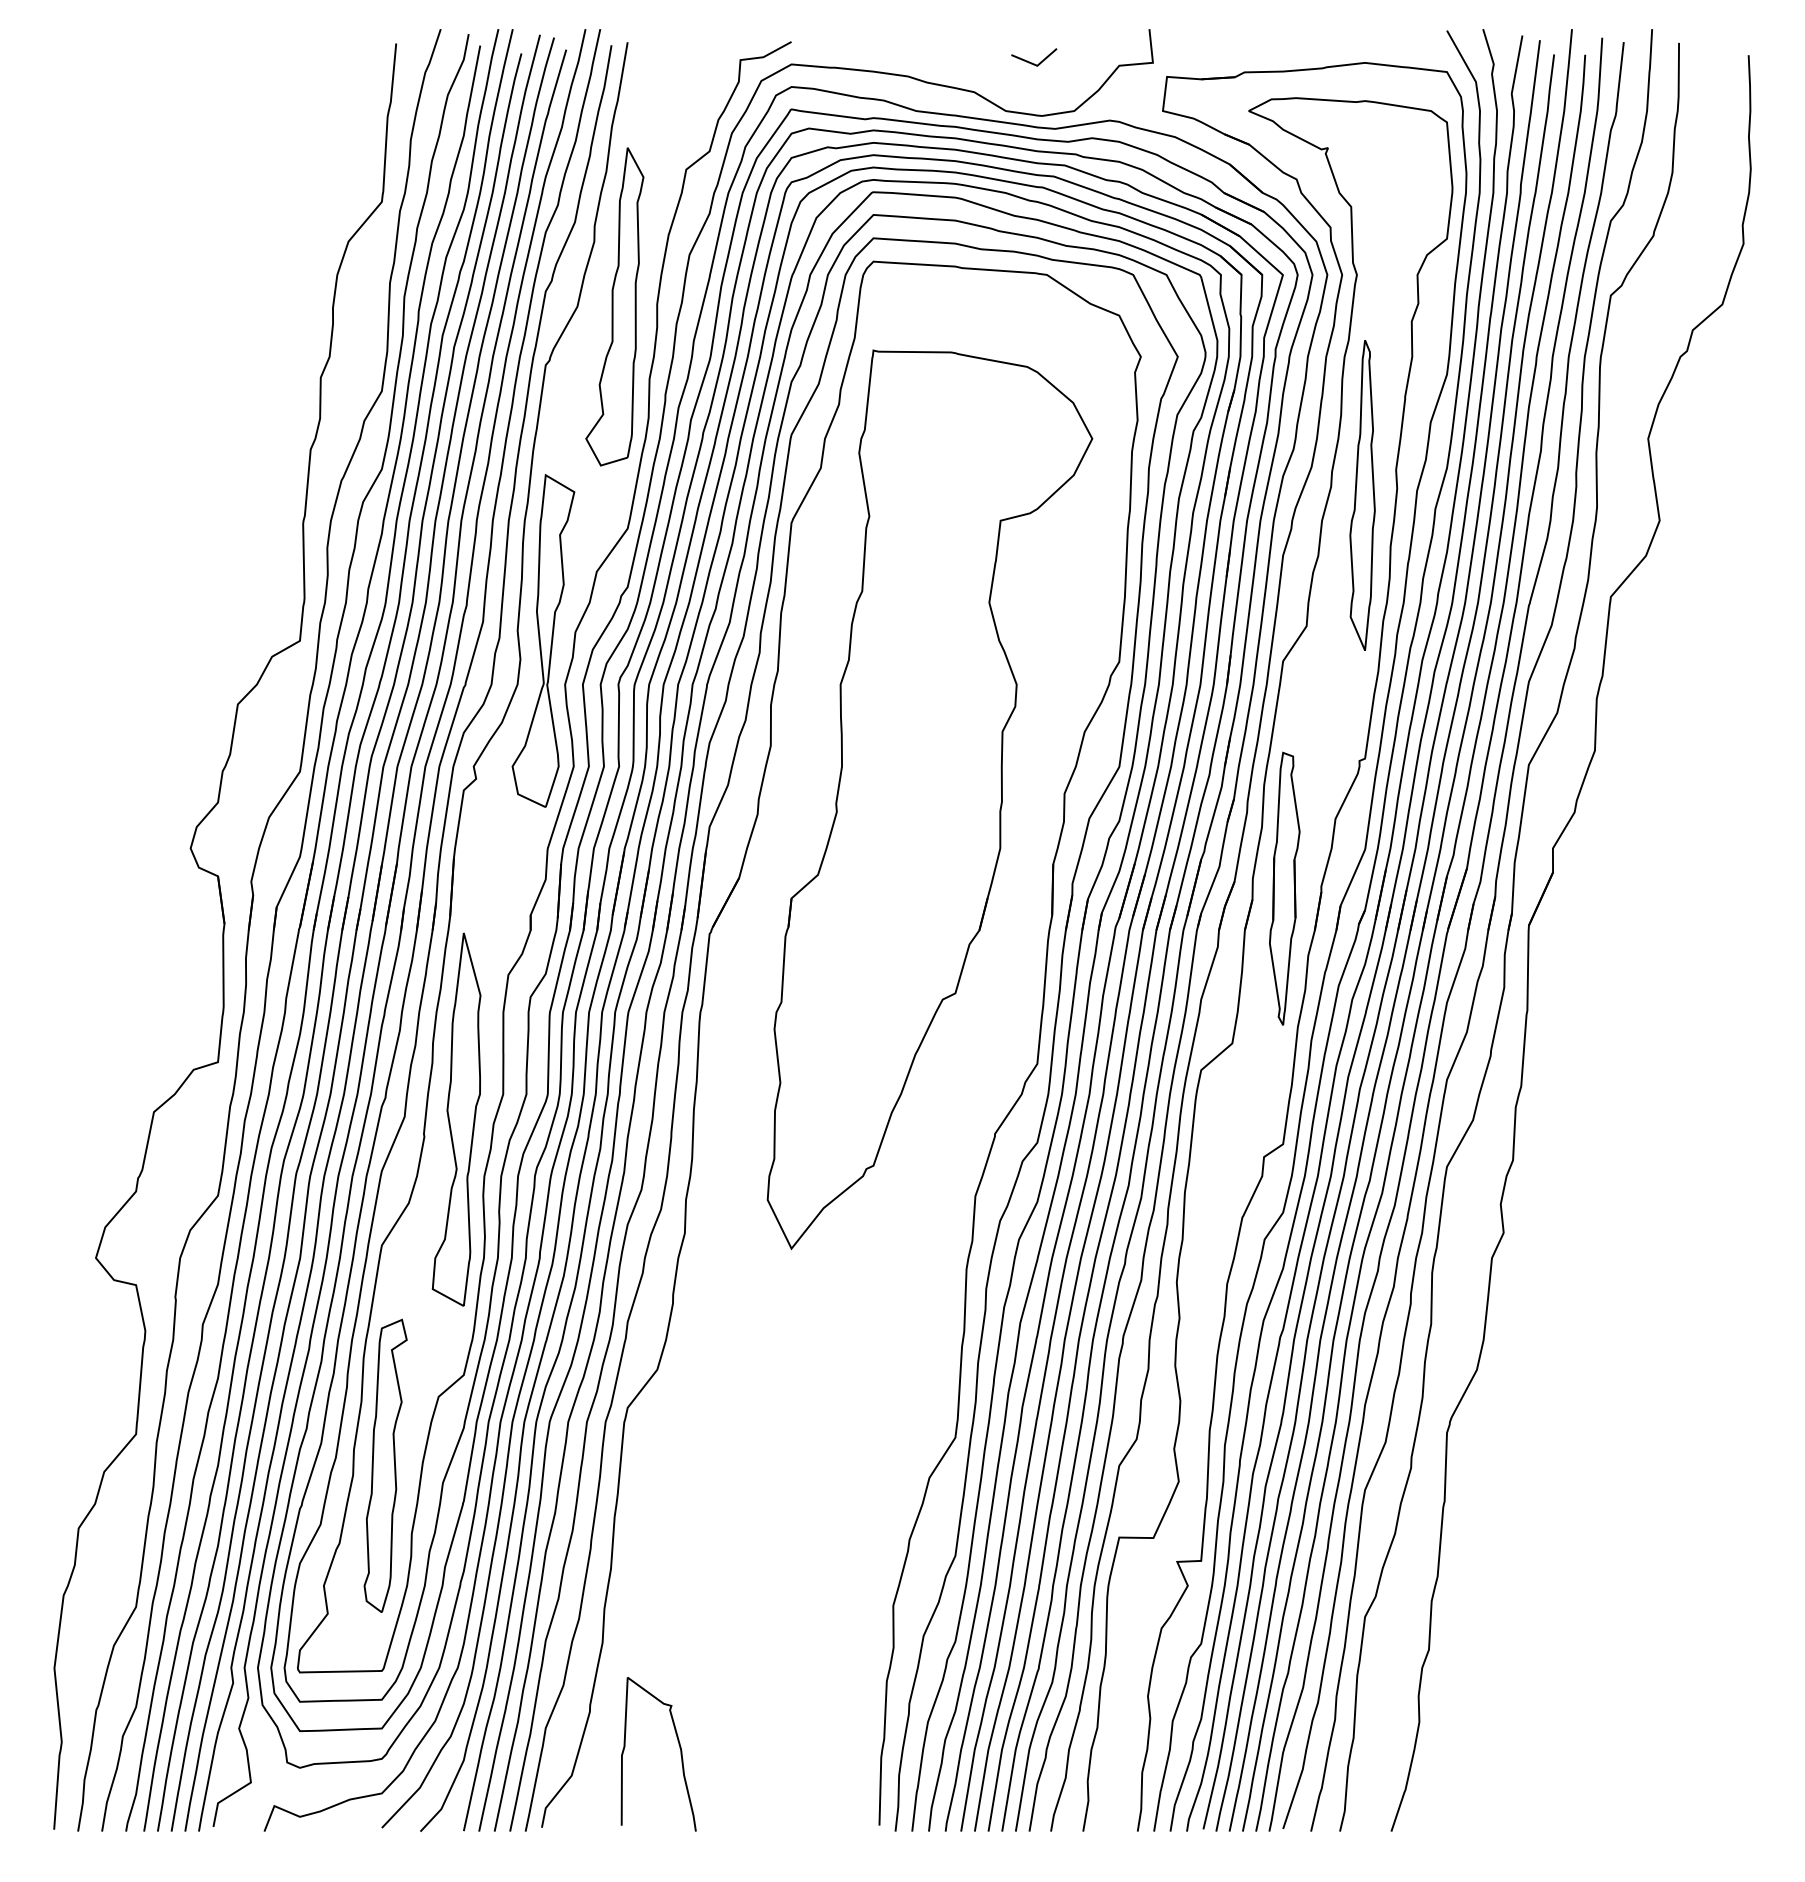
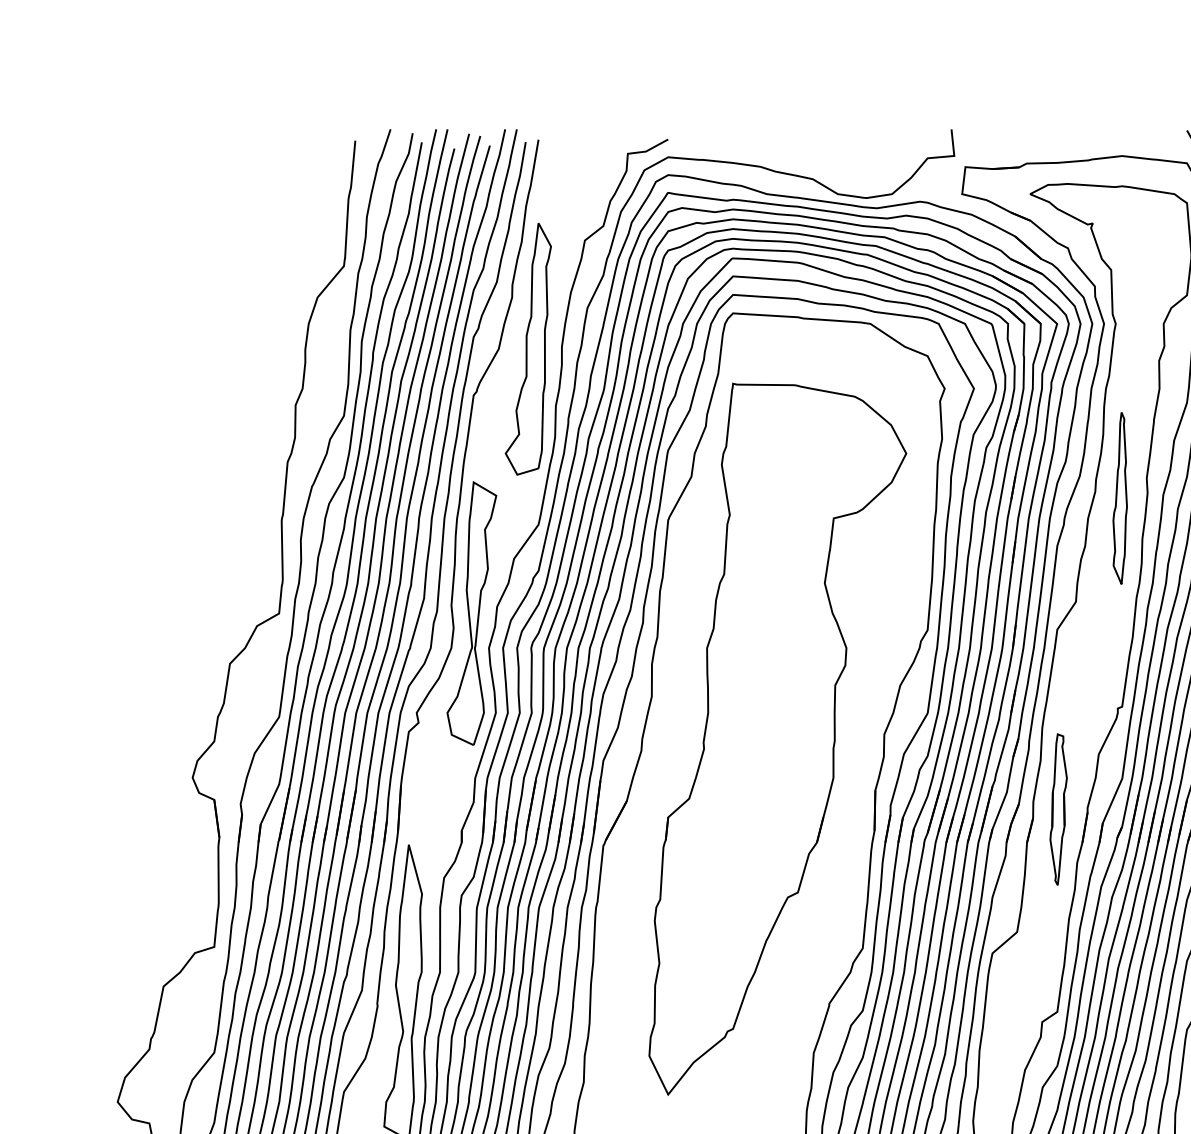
line: (1032, 62) -> (858, 155), removed
part: (1362, 495) -> (1120, 498), size x0.7
part: (1284, 888) -> (1058, 809), size x0.7

